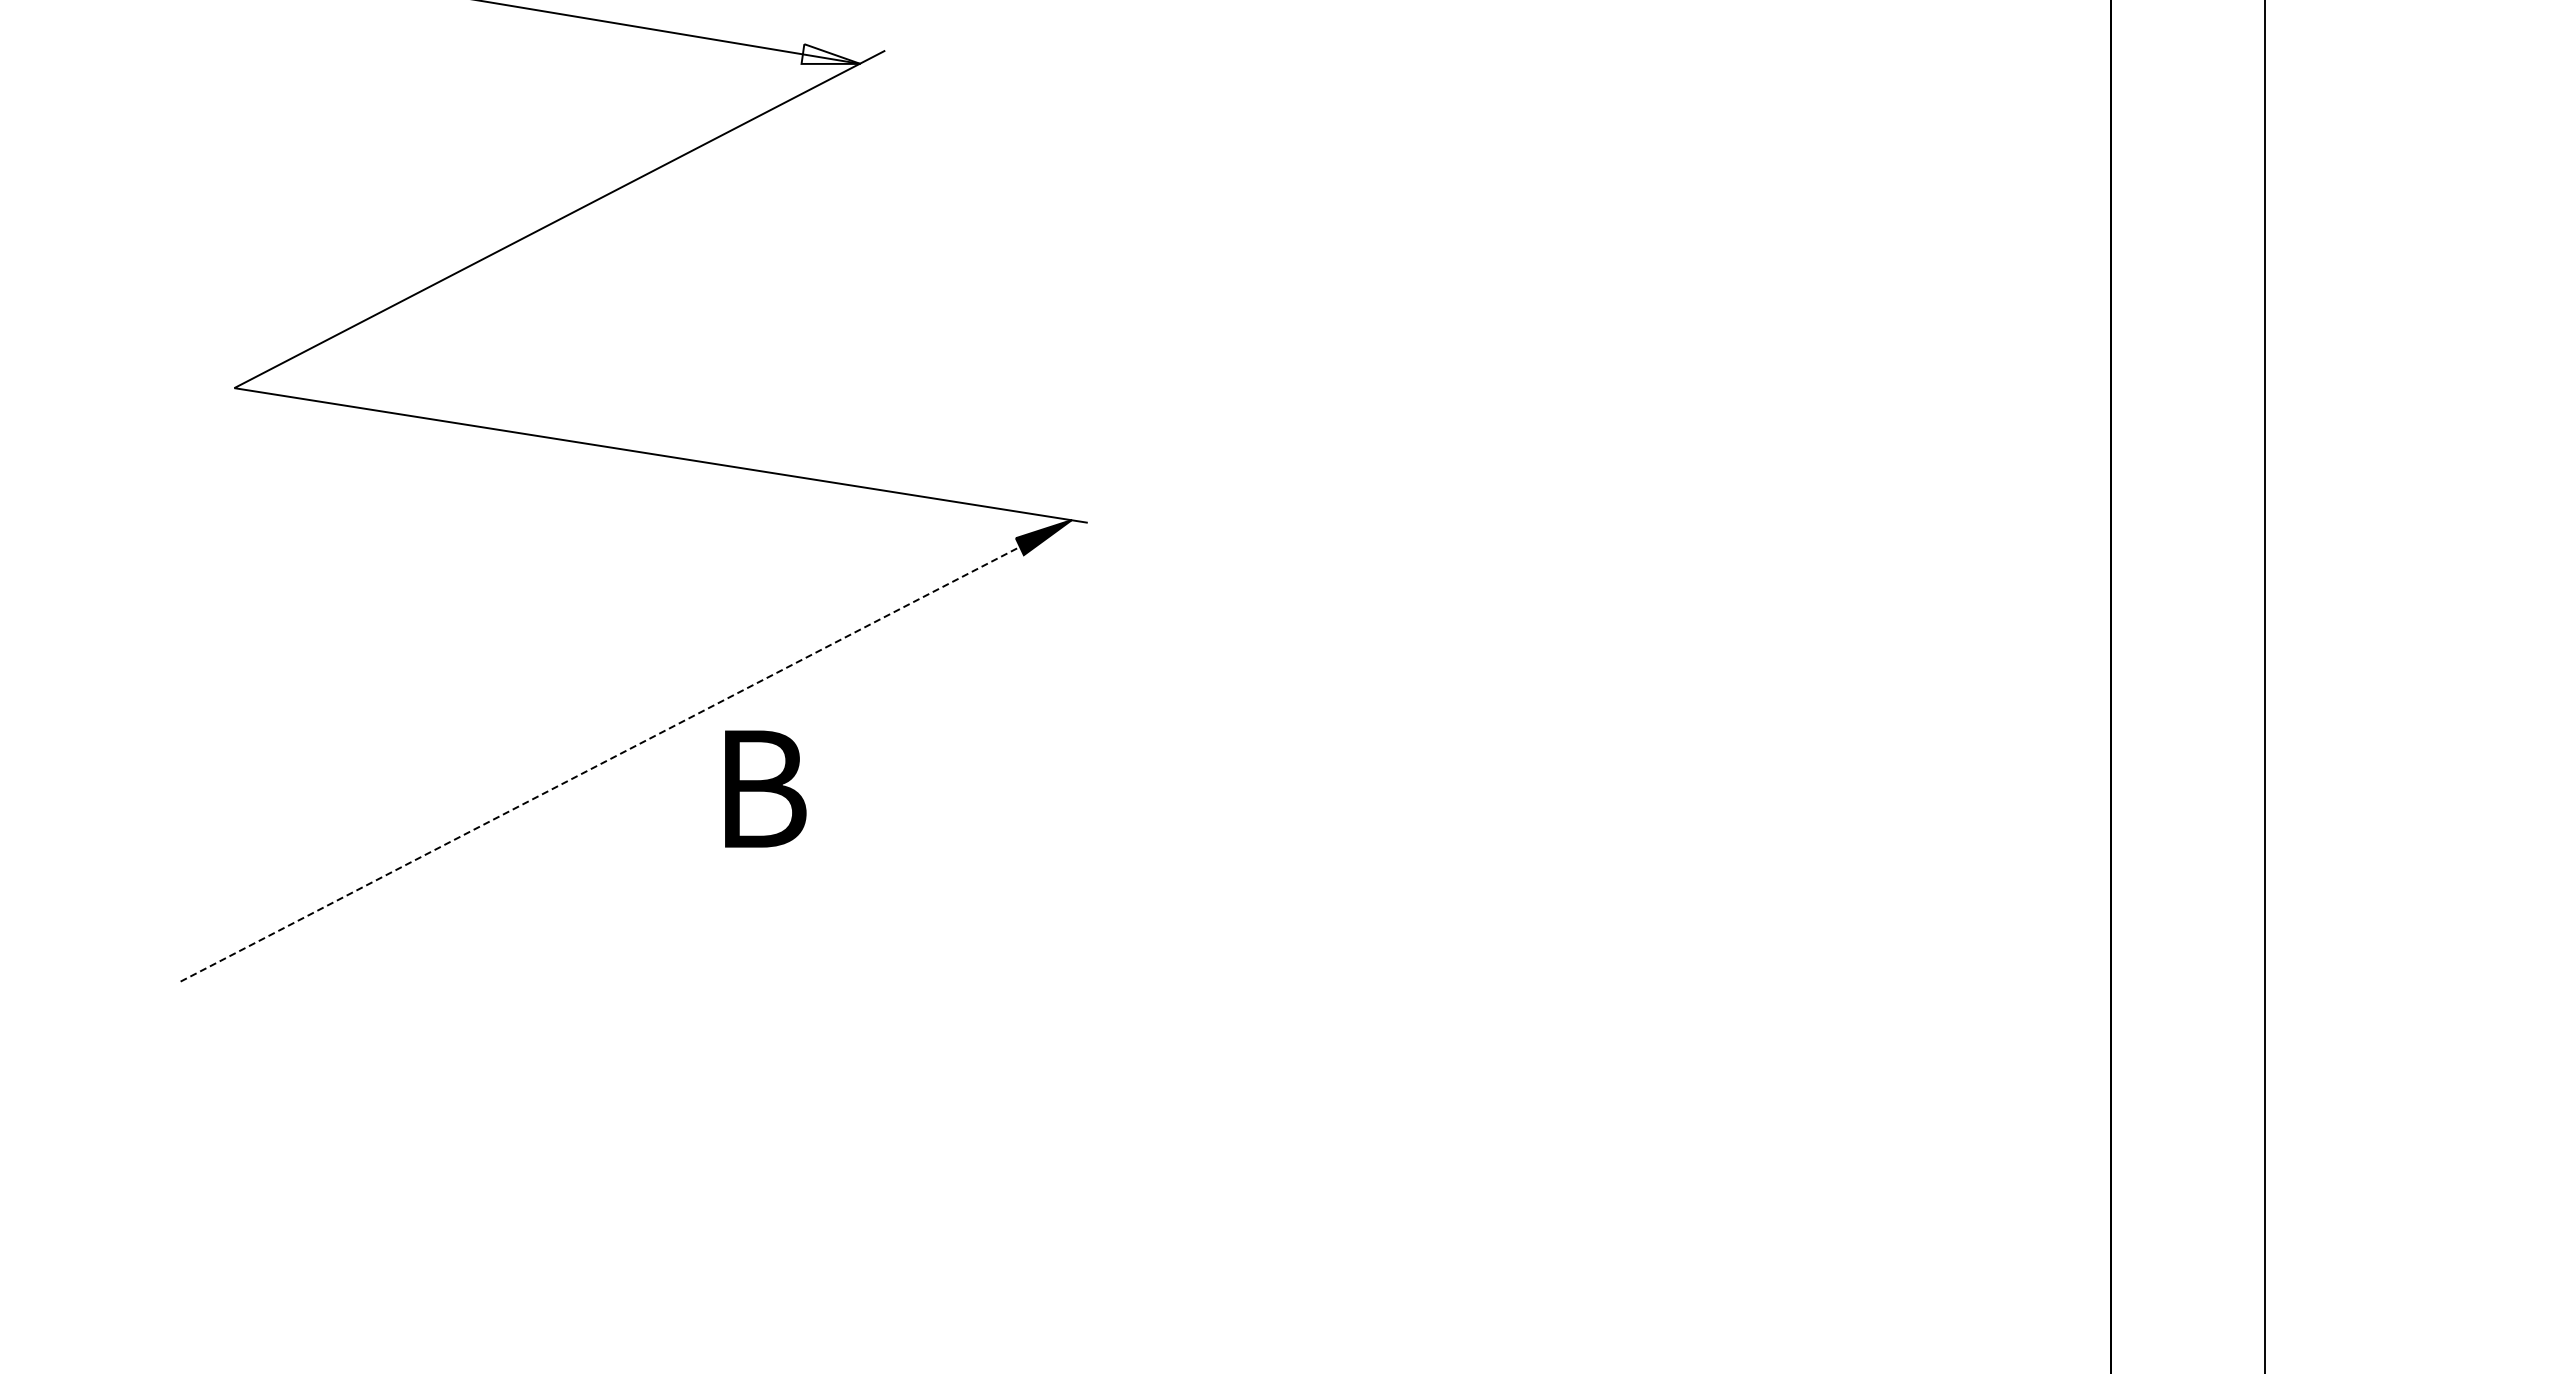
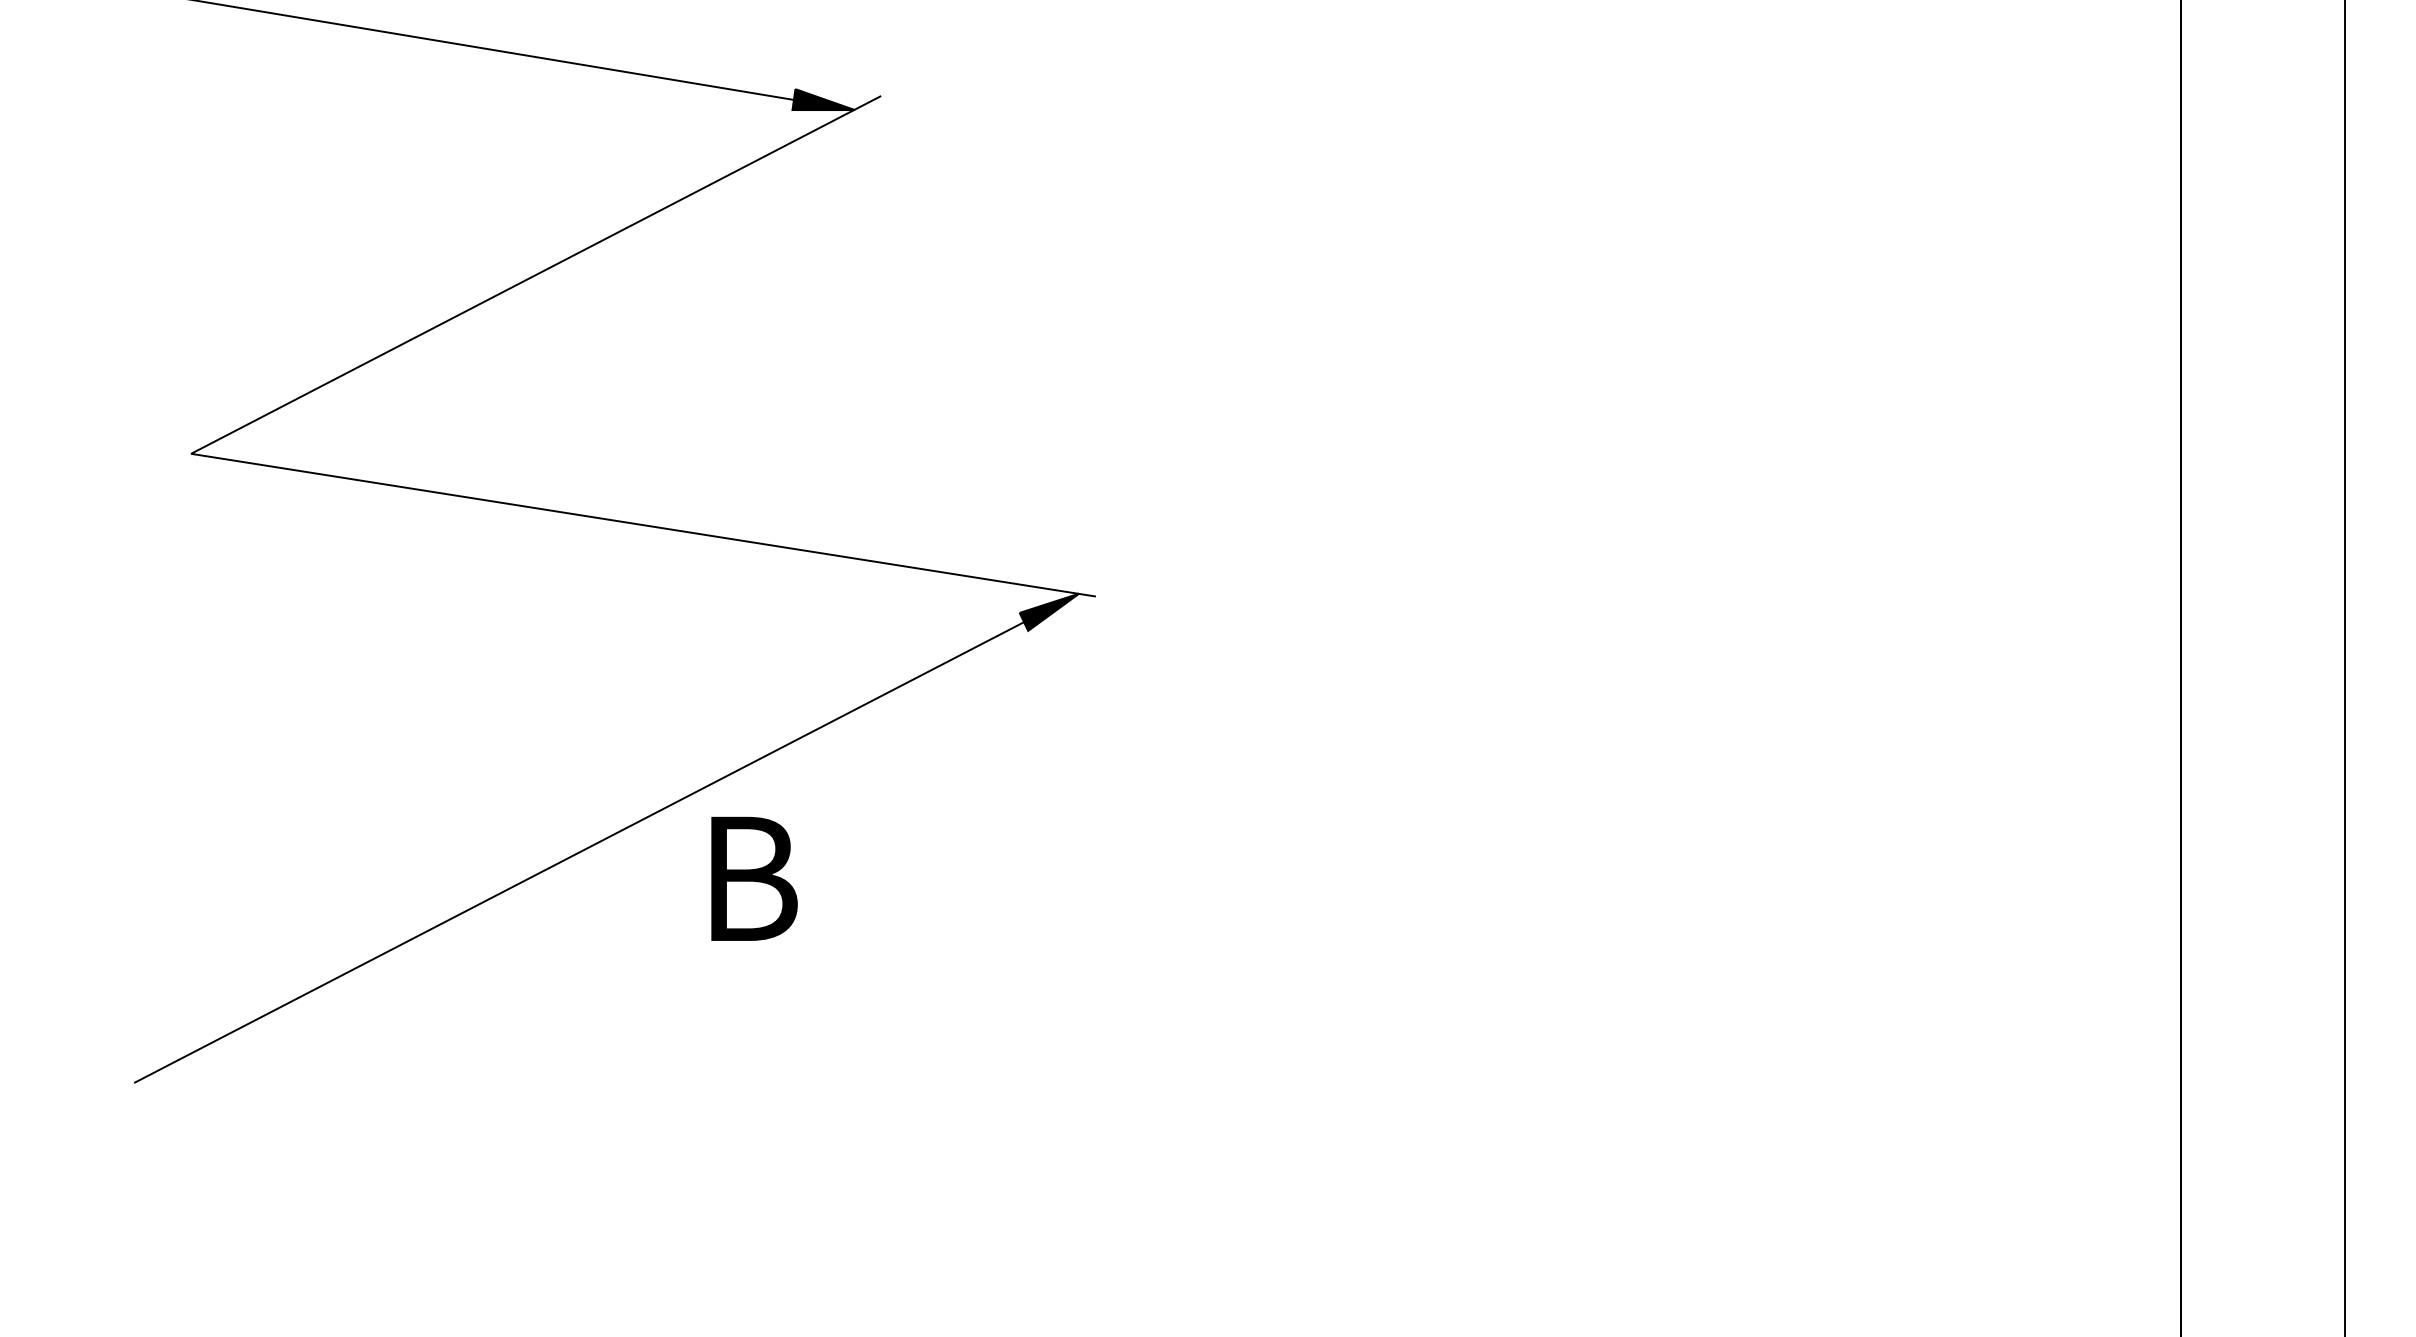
fill: (830, 53) -> (823, 99), added
line: (626, 750) -> (606, 837), dashed -> solid

